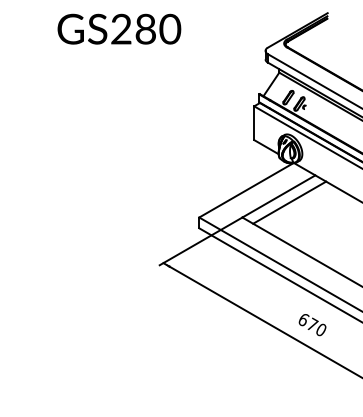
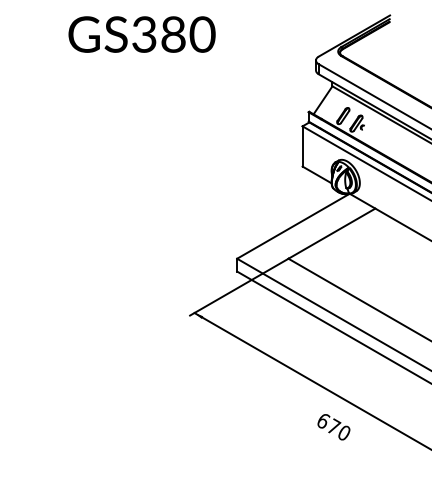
text: (121, 29) -> (144, 34), GS280 -> GS380
line: (289, 202) -> (344, 240), removed
text: (312, 325) -> (333, 427), moved

